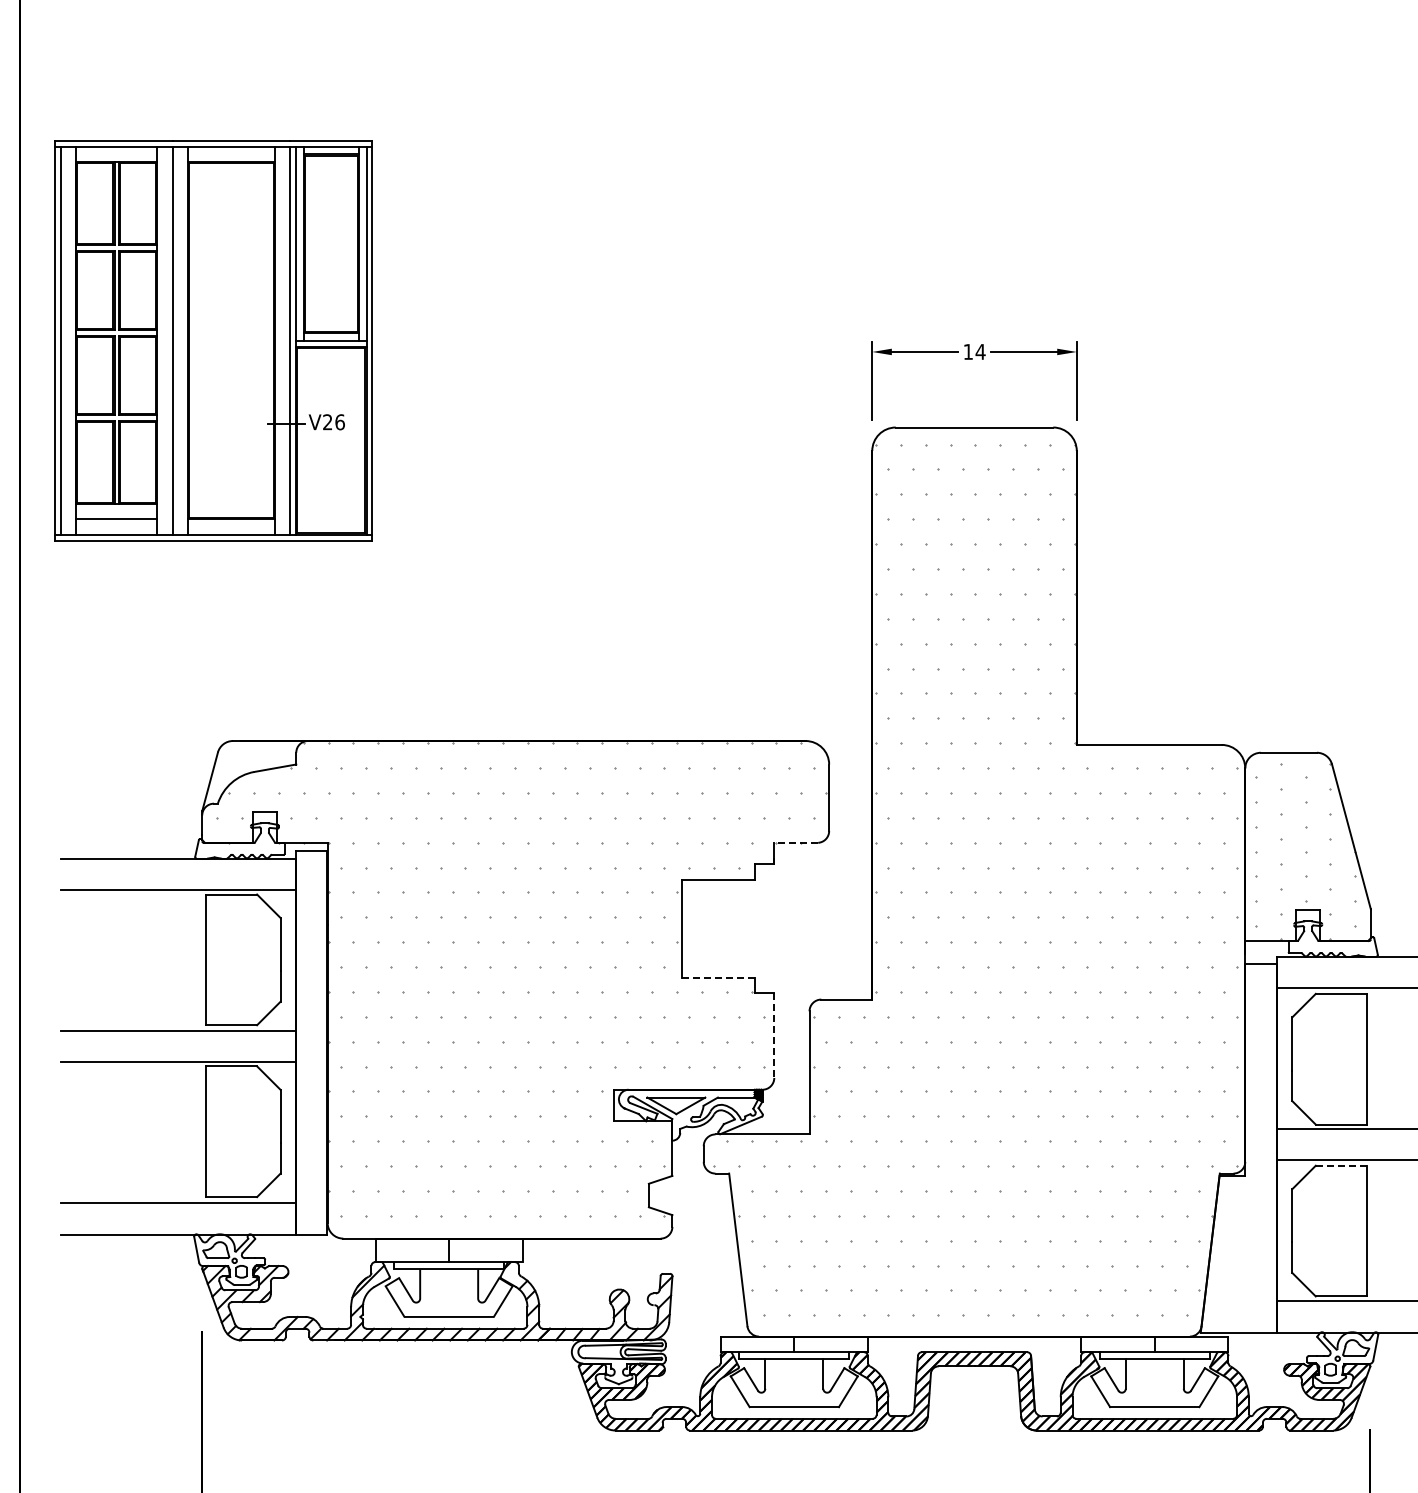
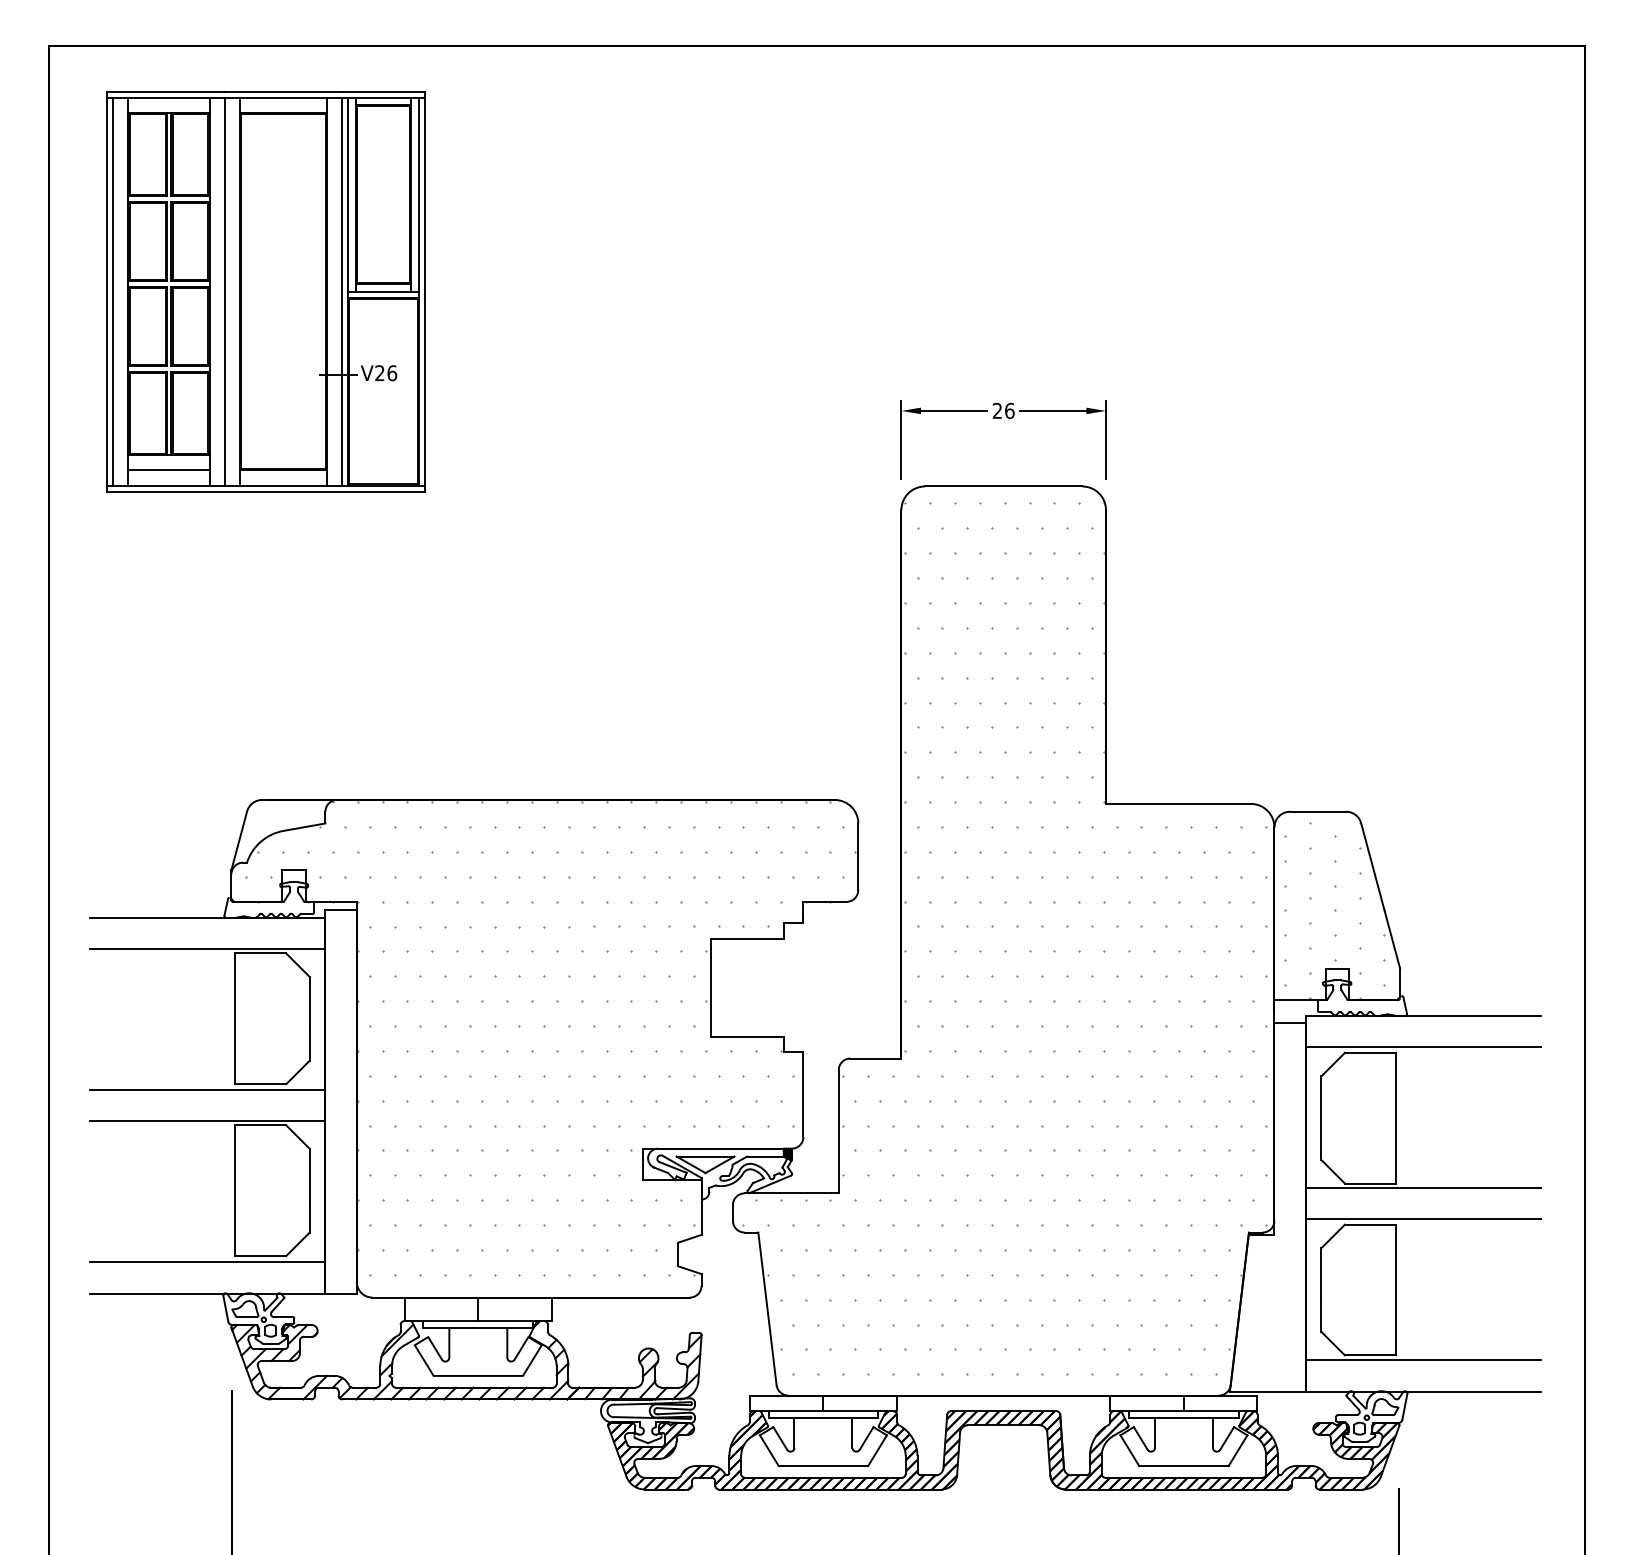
part: (213, 340) -> (265, 291), moved
text: (974, 351) -> (1003, 410), 14 -> 26
line: (796, 842) -> (825, 901), dashed -> solid
line: (718, 977) -> (747, 1036), dashed -> solid
line: (774, 1036) -> (803, 1095), dashed -> solid
line: (1341, 1165) -> (1370, 1224), dashed -> solid

